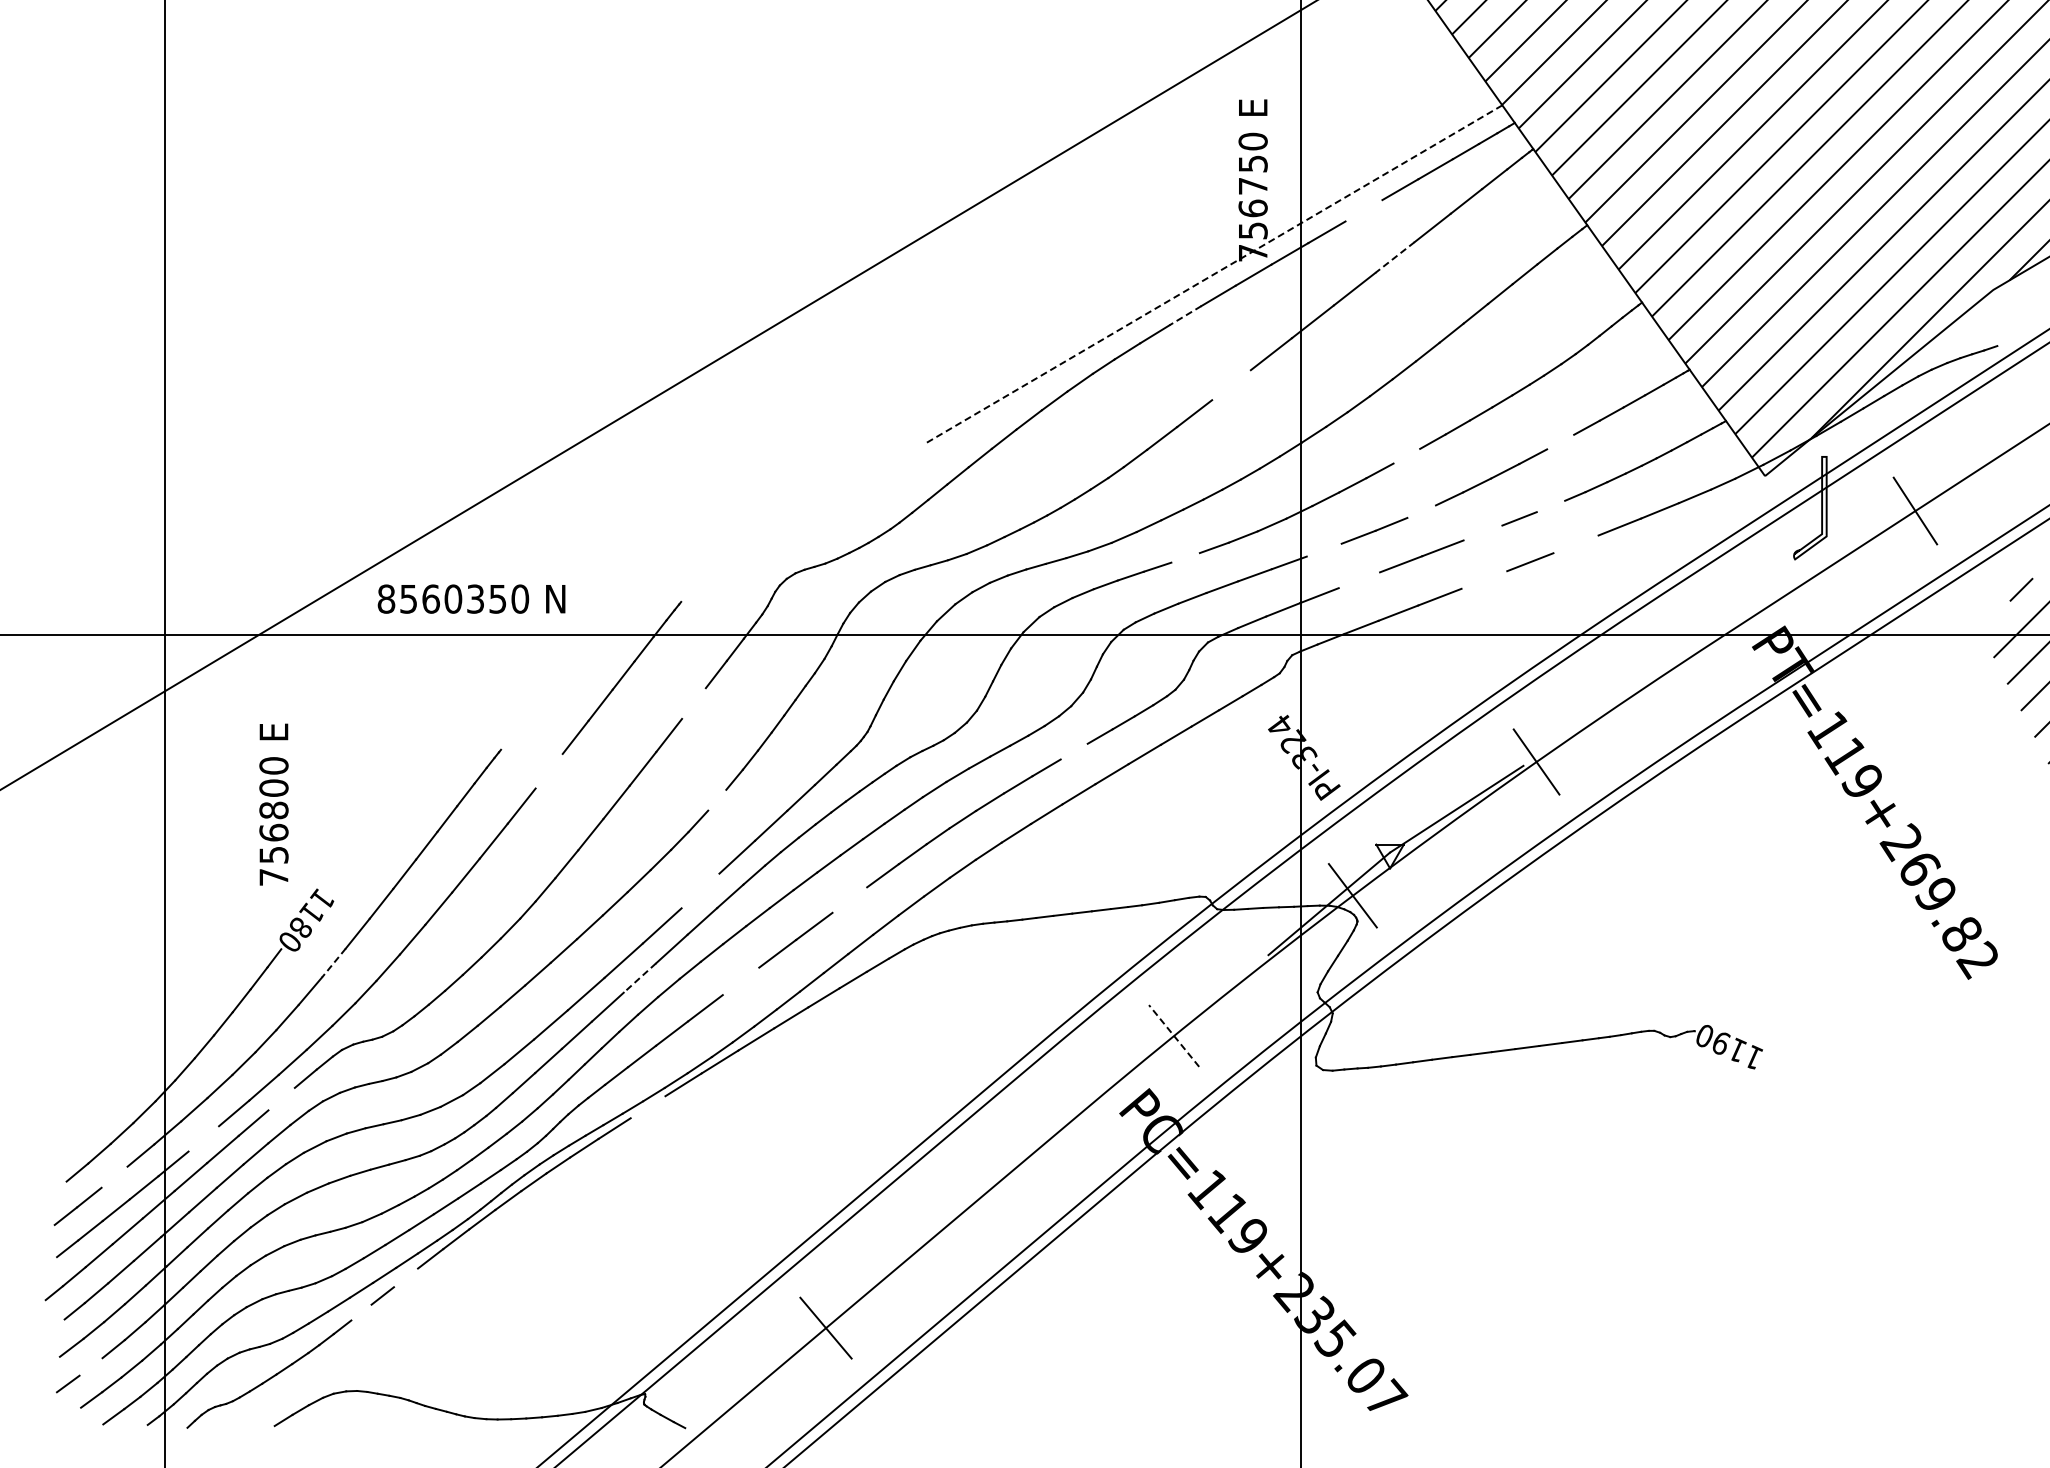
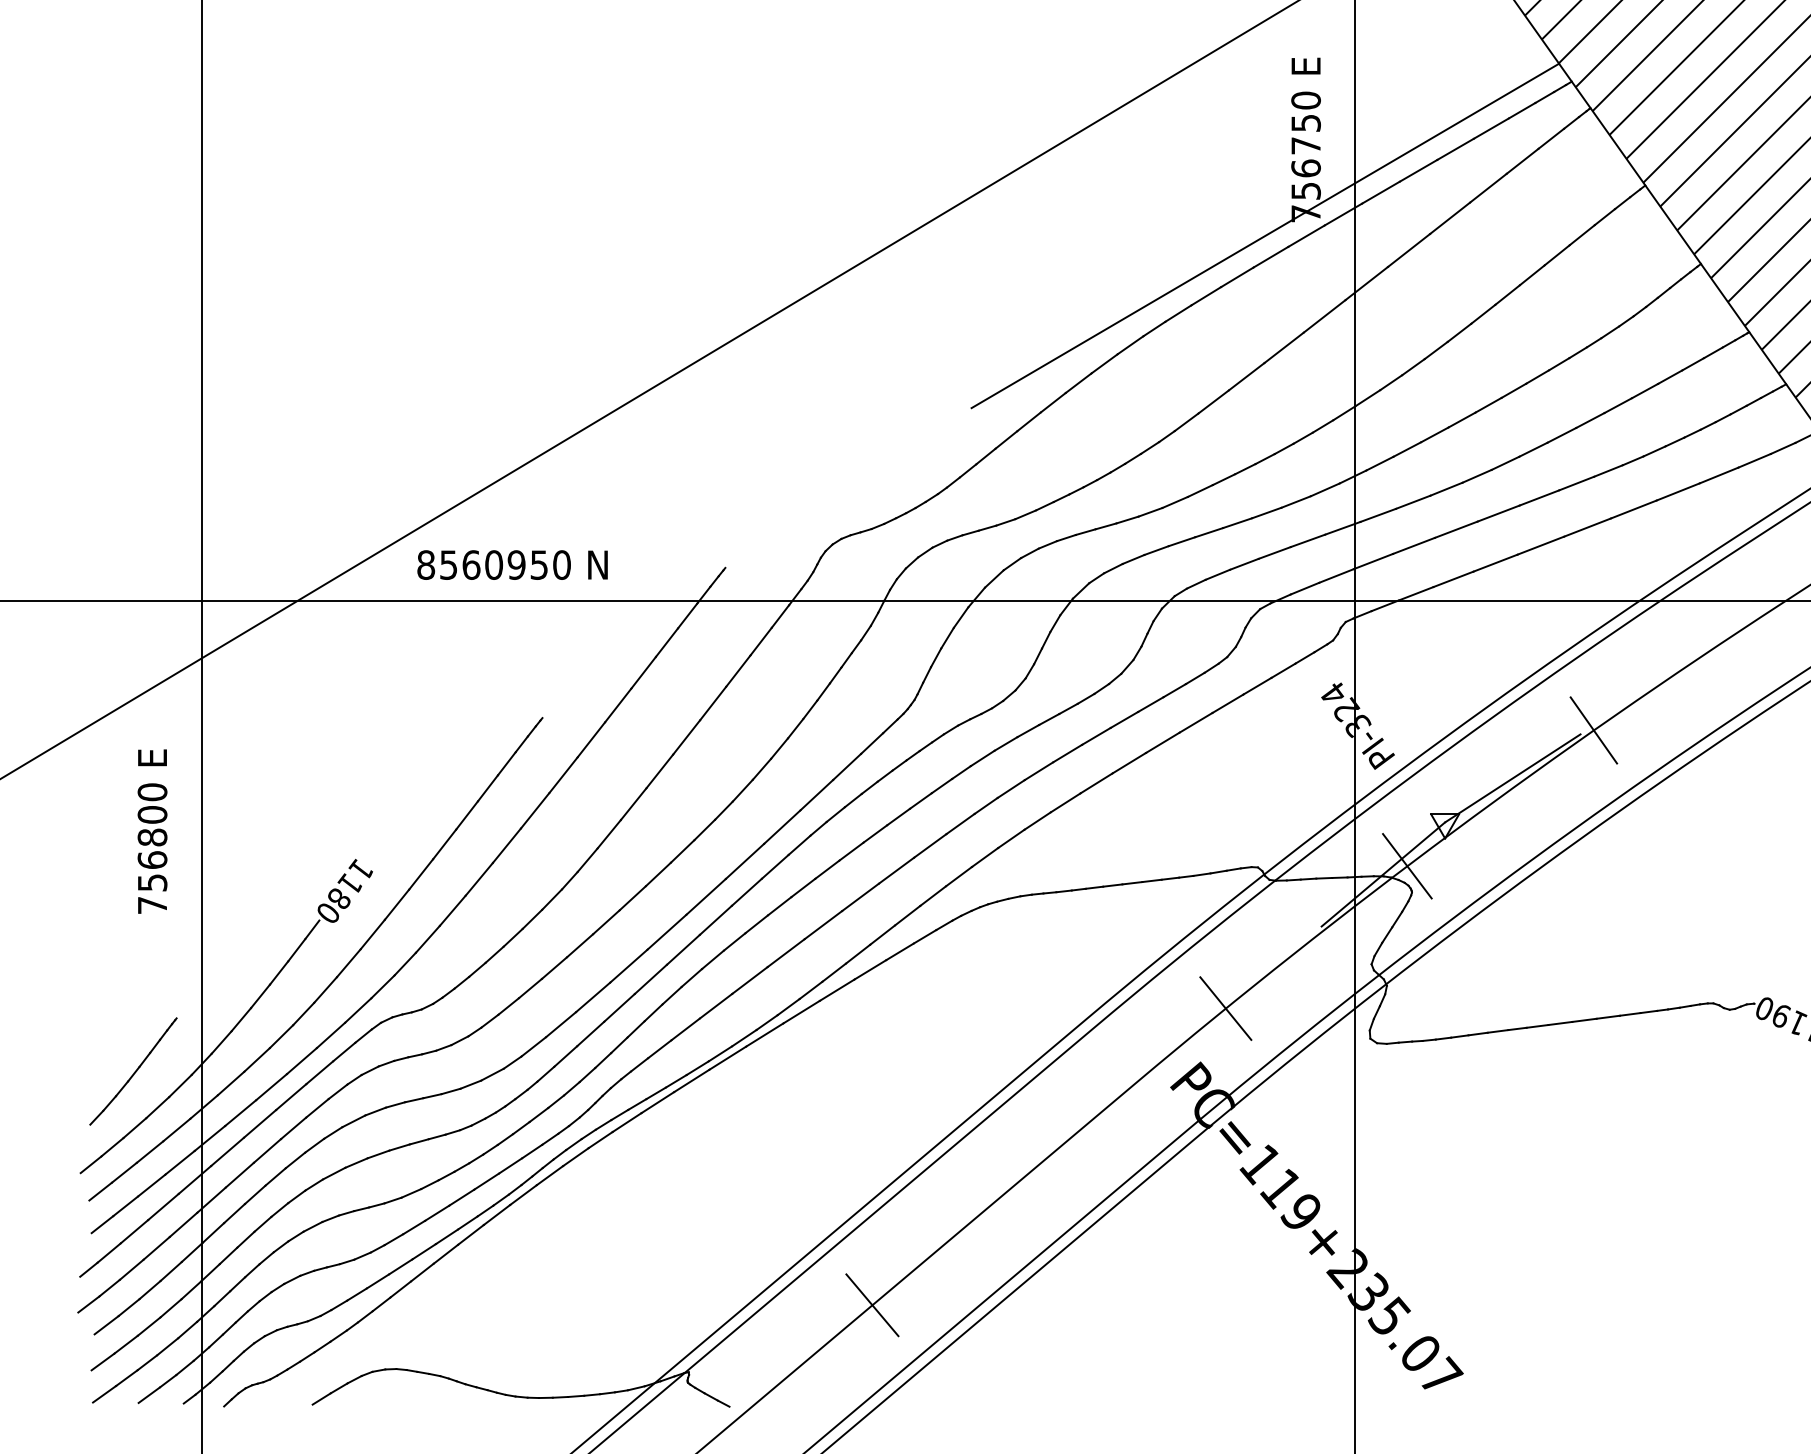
line: (1363, 210) -> (1418, 170), added
line: (1394, 257) -> (1449, 218), dashed -> solid
line: (1212, 275) -> (1264, 236), dashed -> solid
line: (1185, 315) -> (1237, 277), dashed -> solid
line: (1231, 385) -> (1284, 348), added
line: (1560, 441) -> (1618, 405), added
line: (1406, 455) -> (1461, 419), added
line: (1550, 506) -> (1607, 471), added
line: (1421, 511) -> (1477, 476), added
line: (1482, 532) -> (1538, 497), added
line: (1575, 544) -> (1633, 509), added
line: (1323, 549) -> (1377, 514), added
line: (1185, 557) -> (1237, 522), added
line: (1484, 579) -> (1540, 545), added
line: (1359, 580) -> (1414, 546), added
text: (475, 598) -> (516, 564), 8560350 -> 8560950
line: (693, 703) -> (737, 671), added
line: (1073, 751) -> (1123, 719), added
line: (548, 770) -> (590, 739), added
line: (717, 799) -> (762, 768), added
text: (273, 804) -> (152, 831), moved
line: (700, 890) -> (744, 860), added
line: (849, 899) -> (896, 870), added
line: (333, 963) -> (372, 935), dashed -> solid
line: (639, 978) -> (683, 950), dashed -> solid
line: (740, 981) -> (785, 953), added
line: (1174, 1035) -> (1226, 1008), dashed -> solid
part: (97, 1097) -> (132, 1071), added
line: (281, 1098) -> (319, 1072), added
line: (647, 1107) -> (691, 1081), added
line: (203, 1138) -> (240, 1112), added
line: (114, 1176) -> (150, 1151), added
line: (56, 1189) -> (91, 1164), added
line: (405, 1277) -> (445, 1253), added
line: (361, 1312) -> (400, 1289), added
line: (53, 1327) -> (88, 1304), added
line: (90, 1366) -> (125, 1344), added
line: (69, 1415) -> (104, 1393), added

